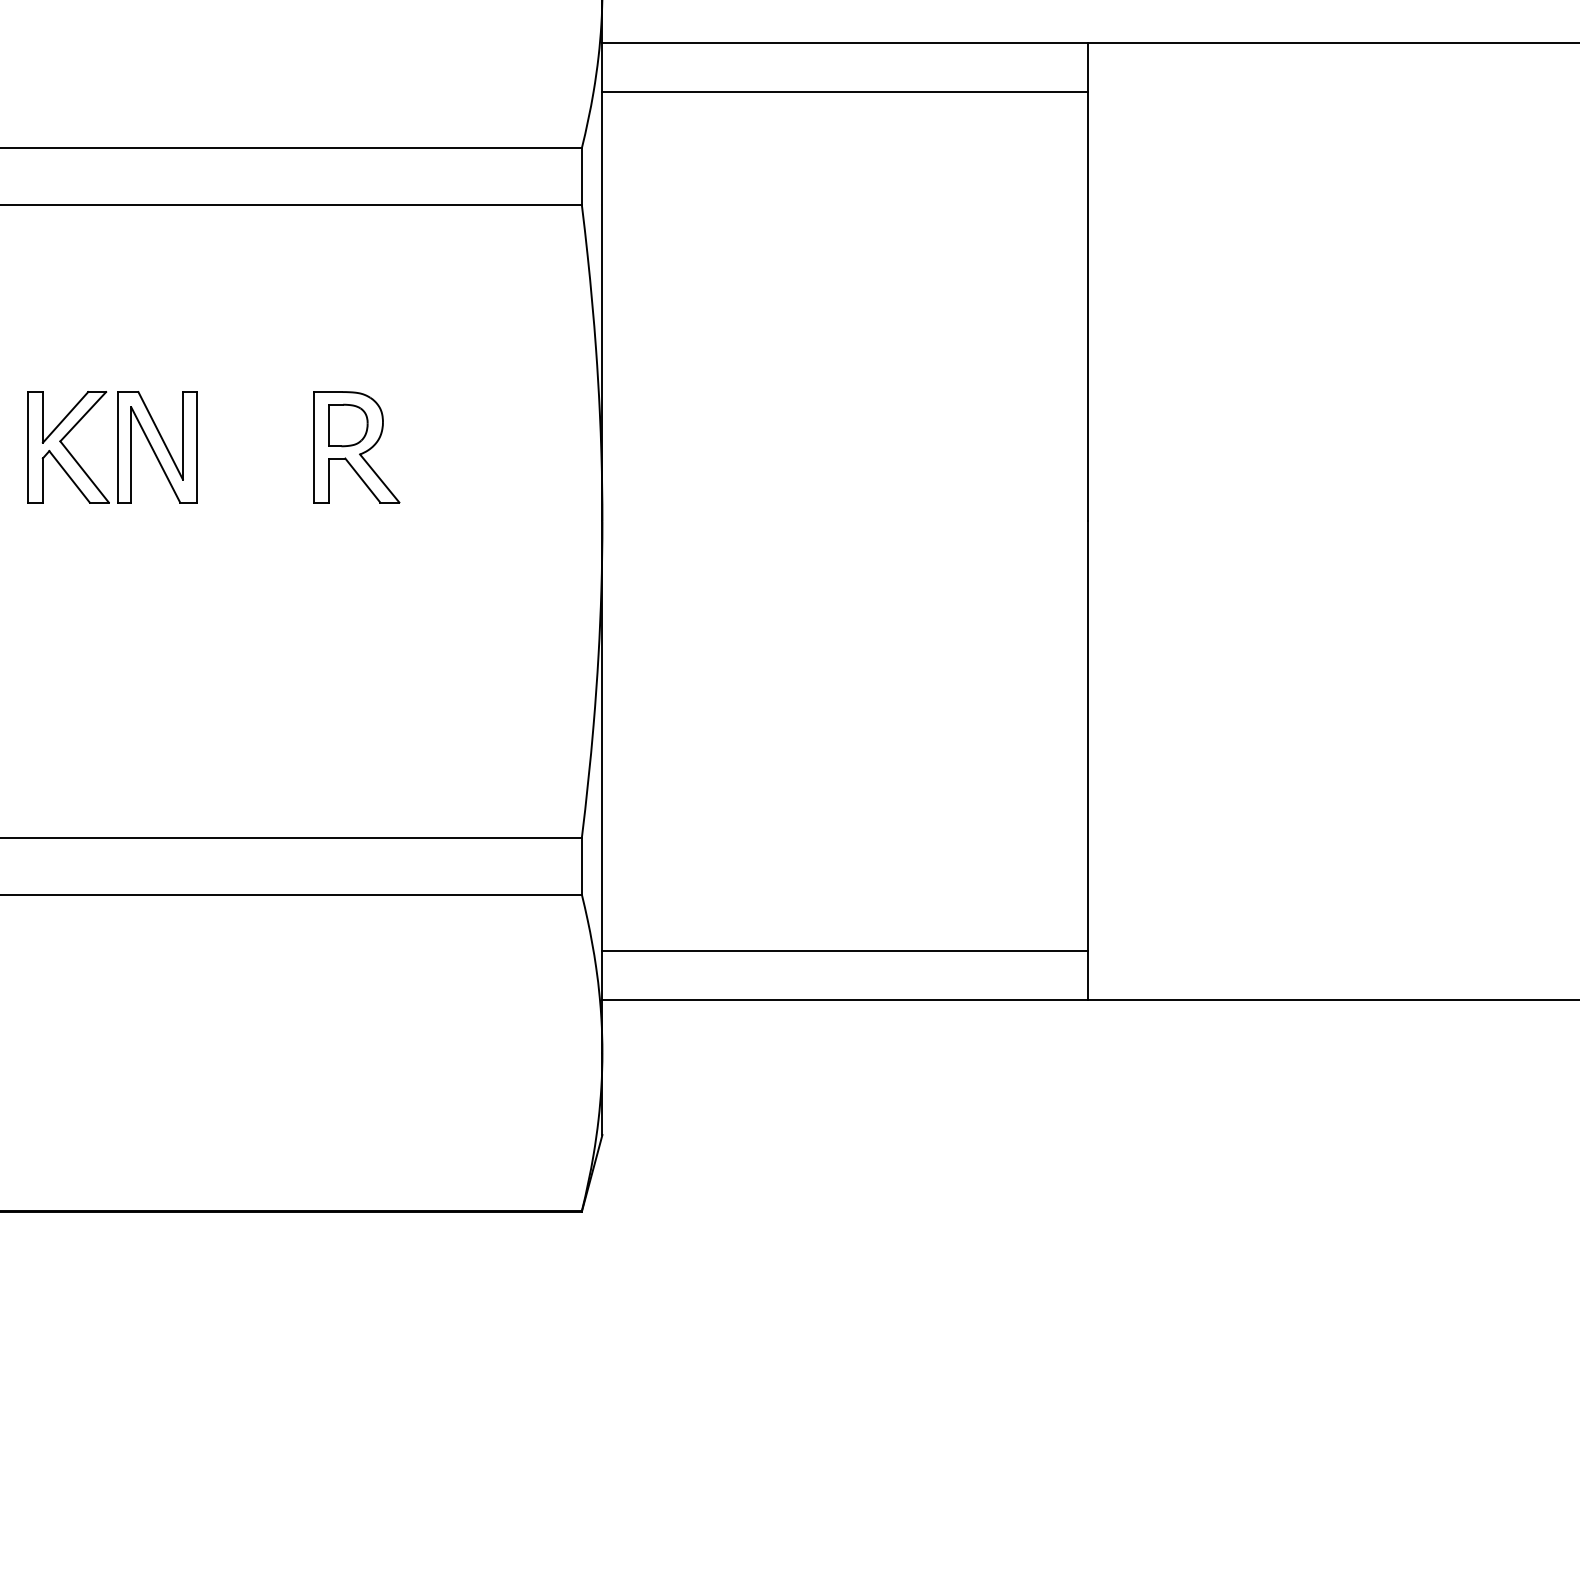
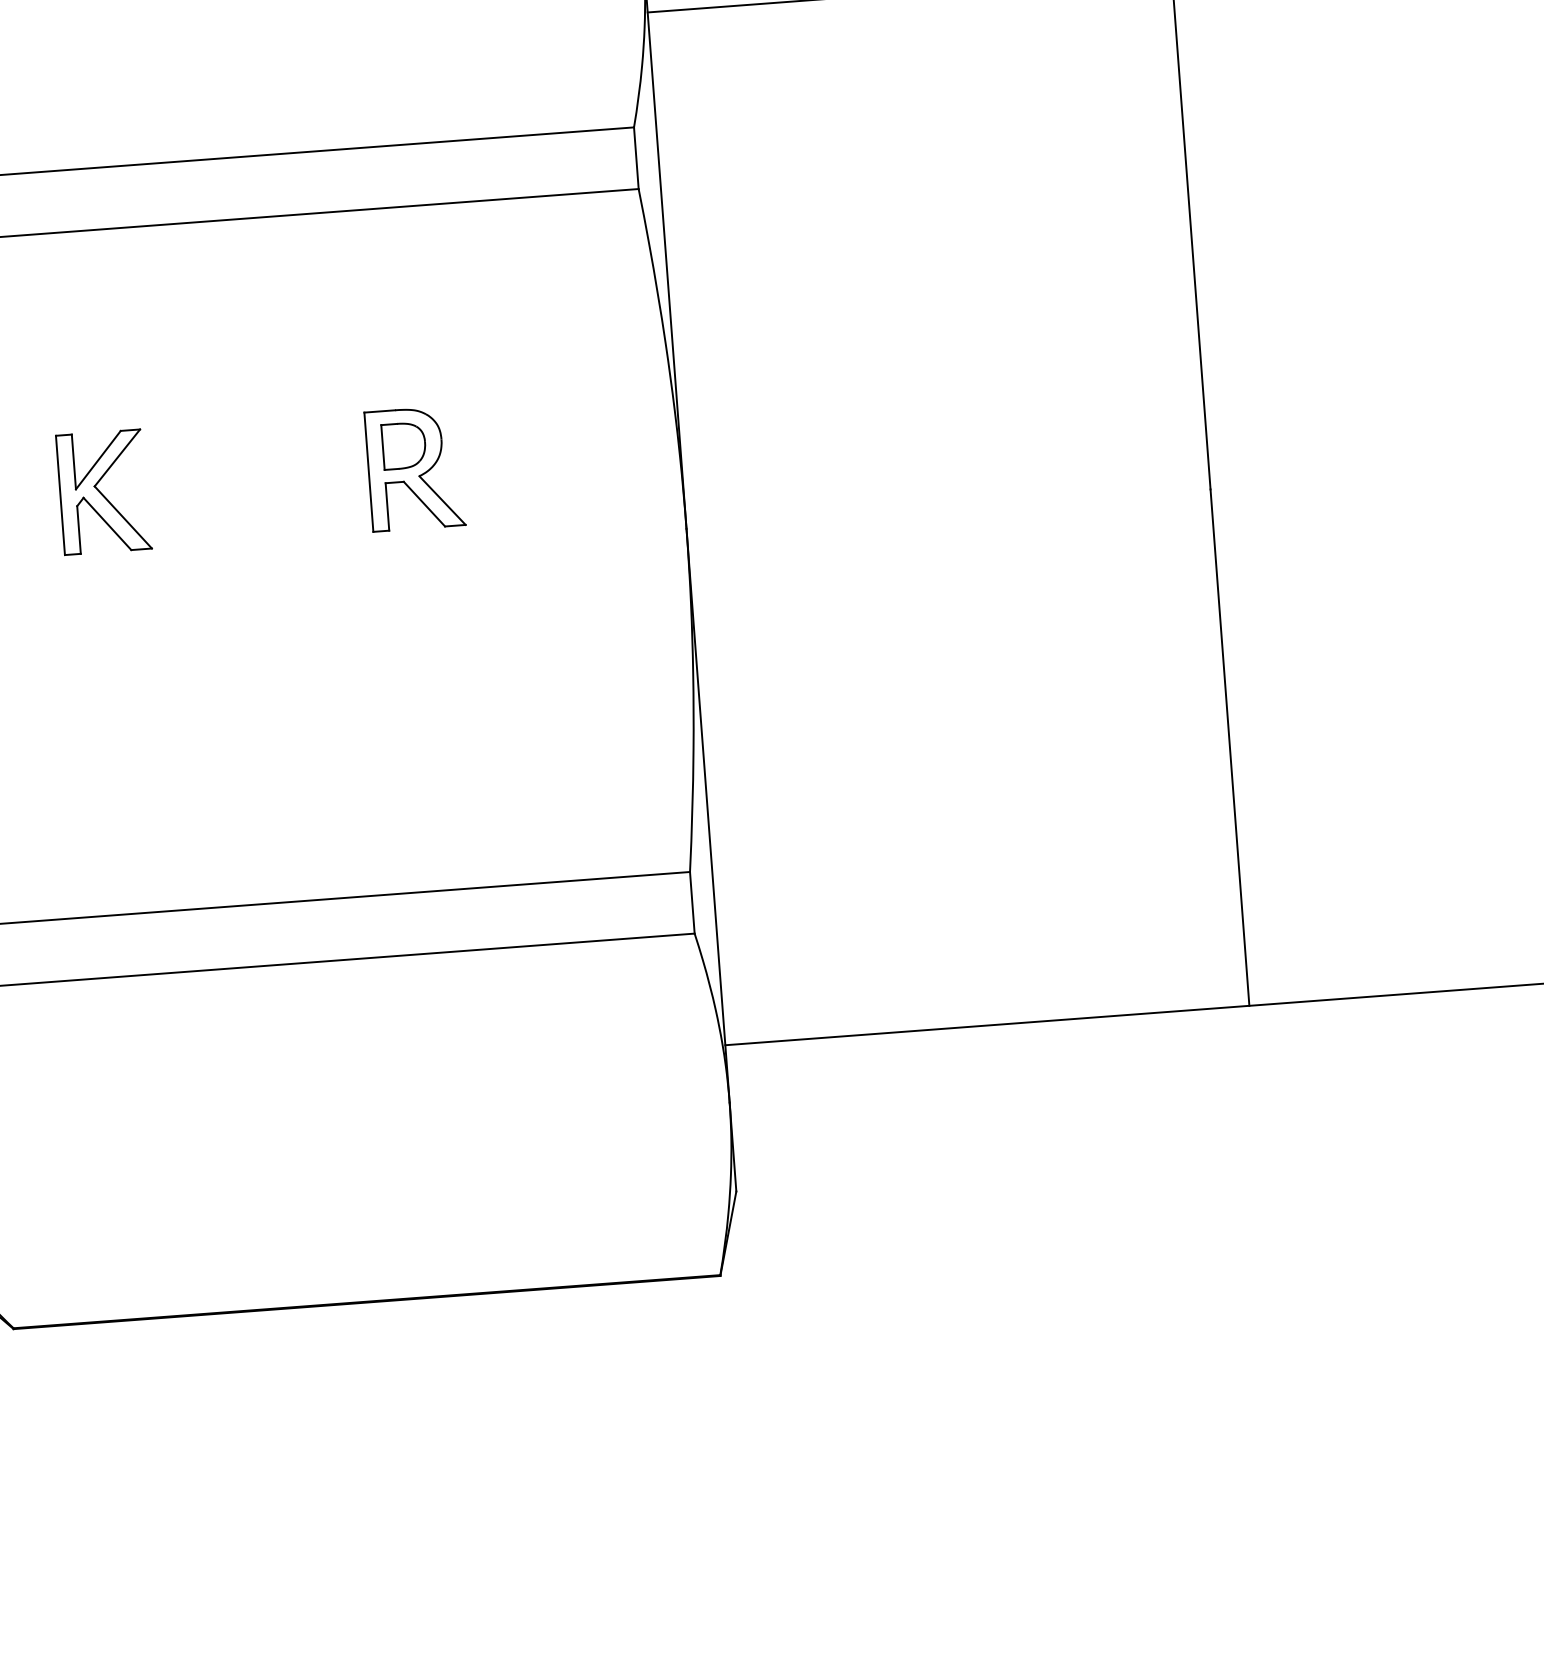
line: (844, 91) -> (913, 44), removed
part: (157, 447) -> (200, 485), removed
line: (844, 951) -> (982, 973), removed

